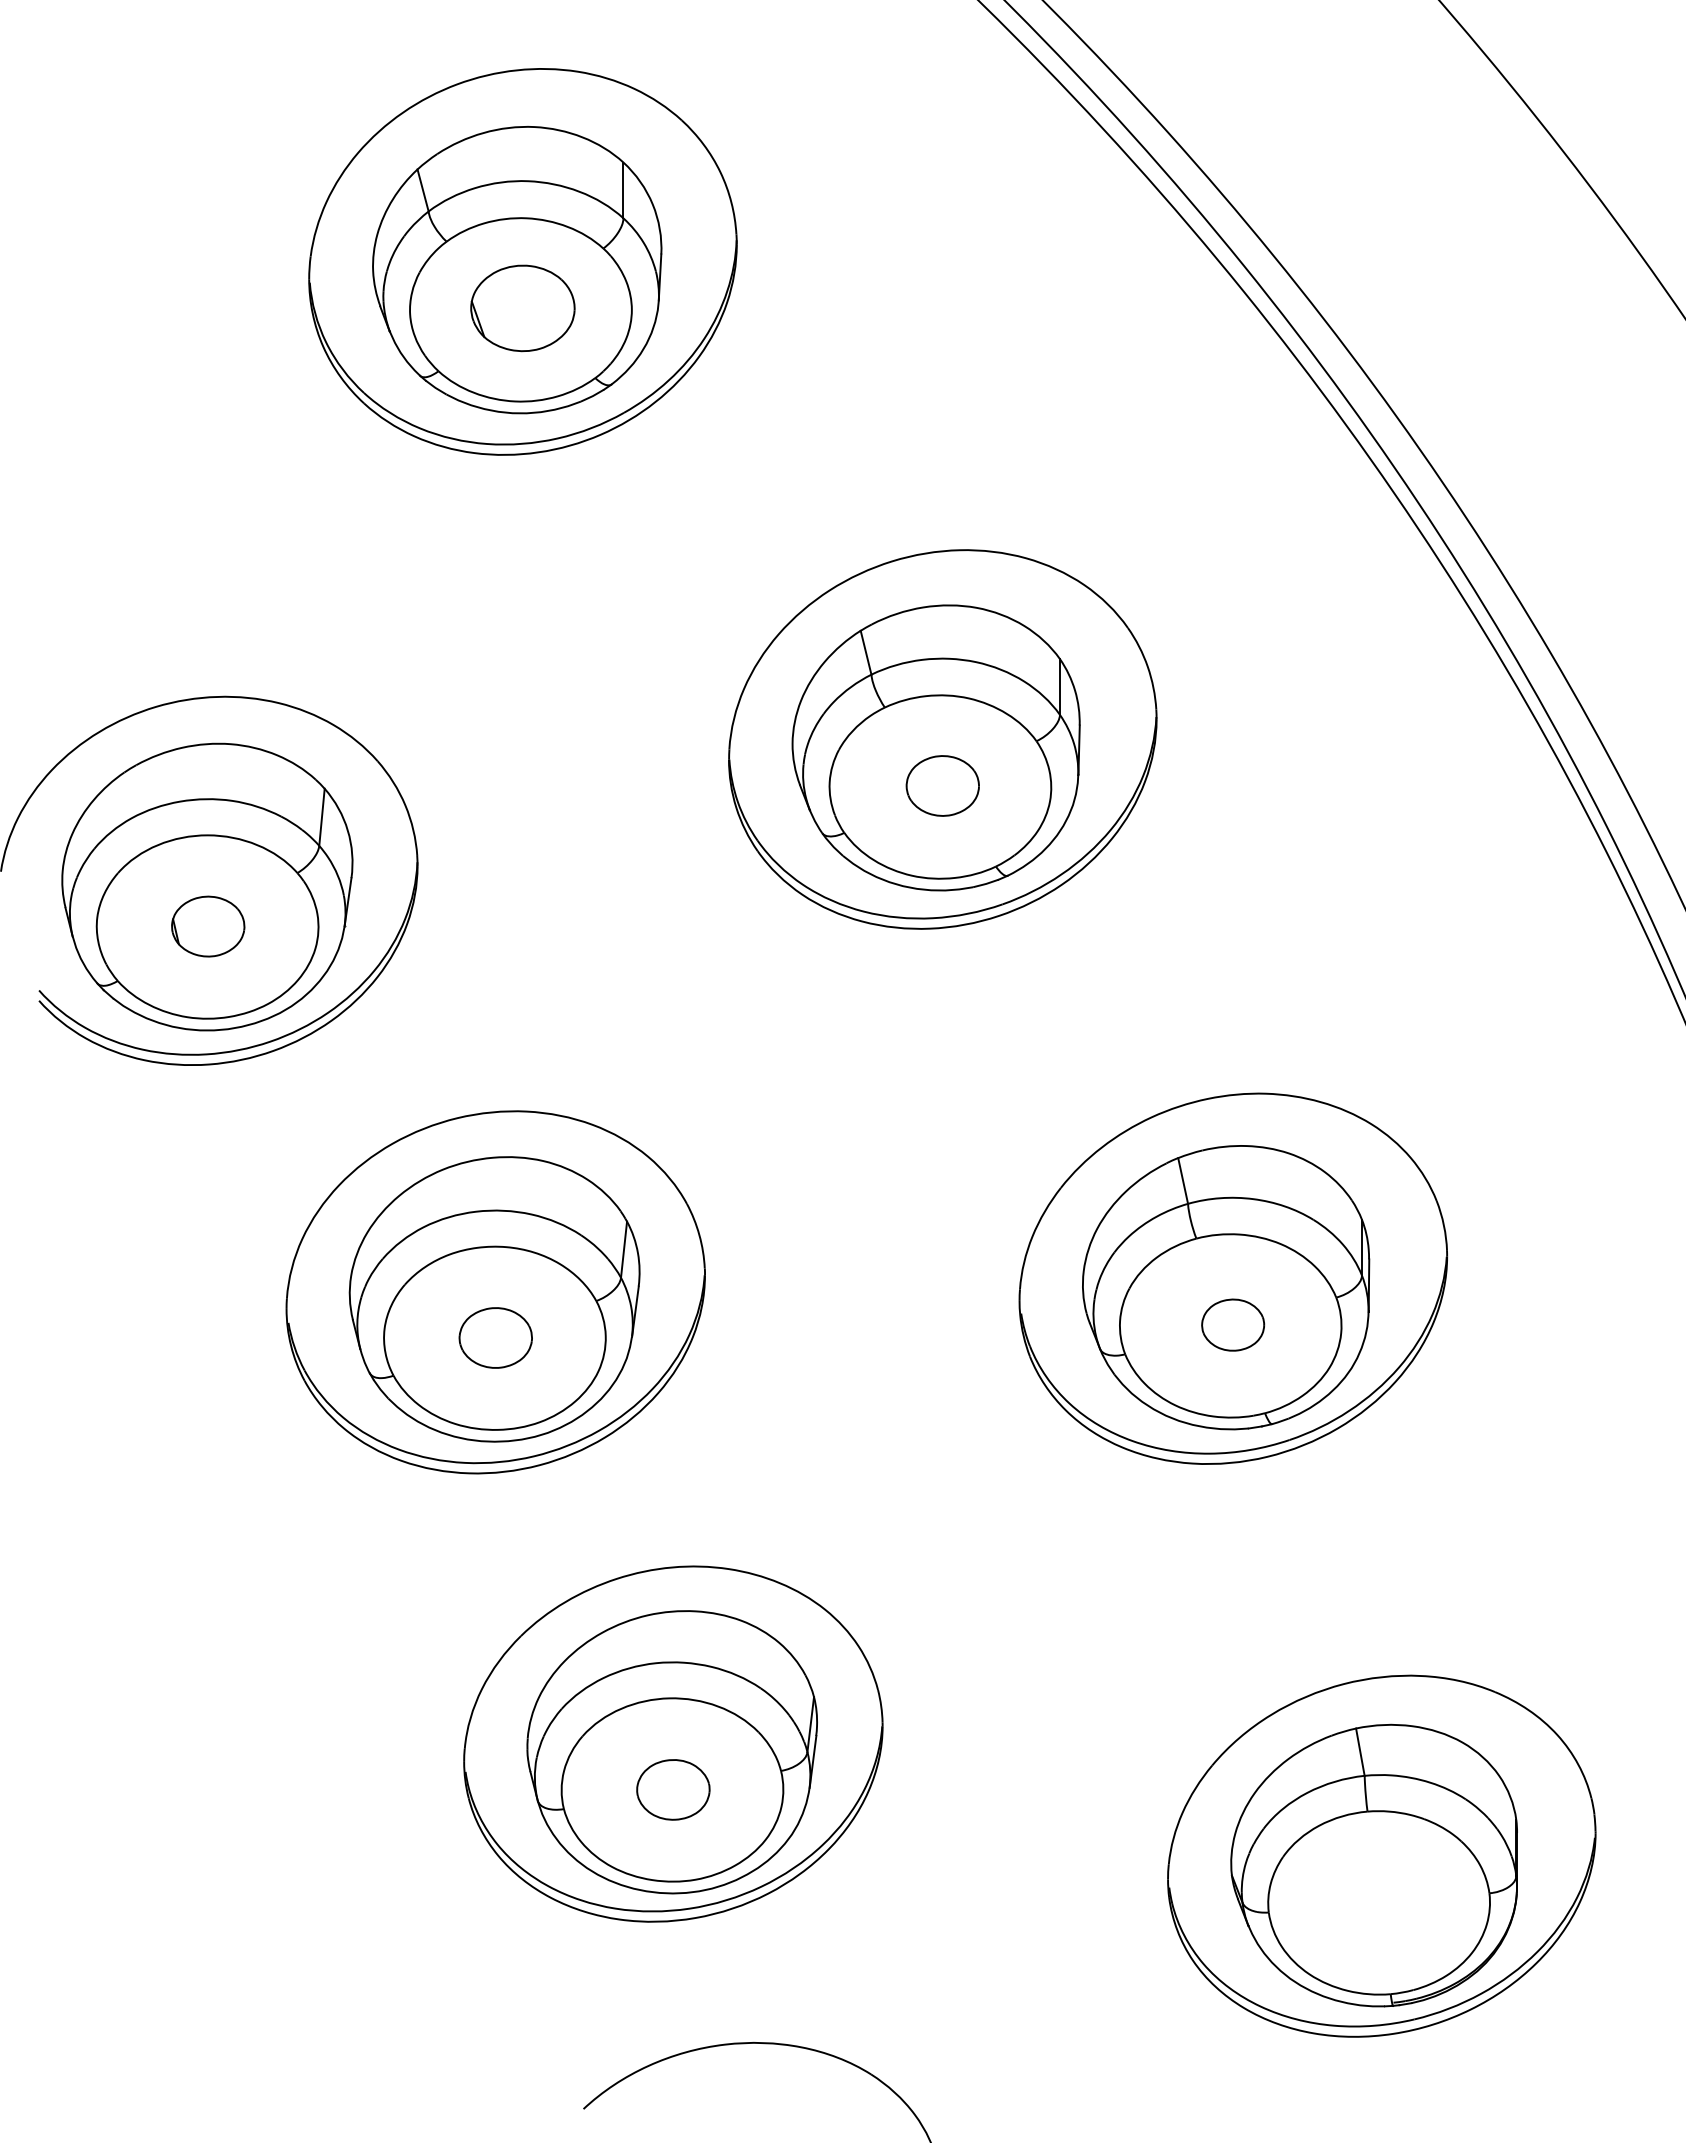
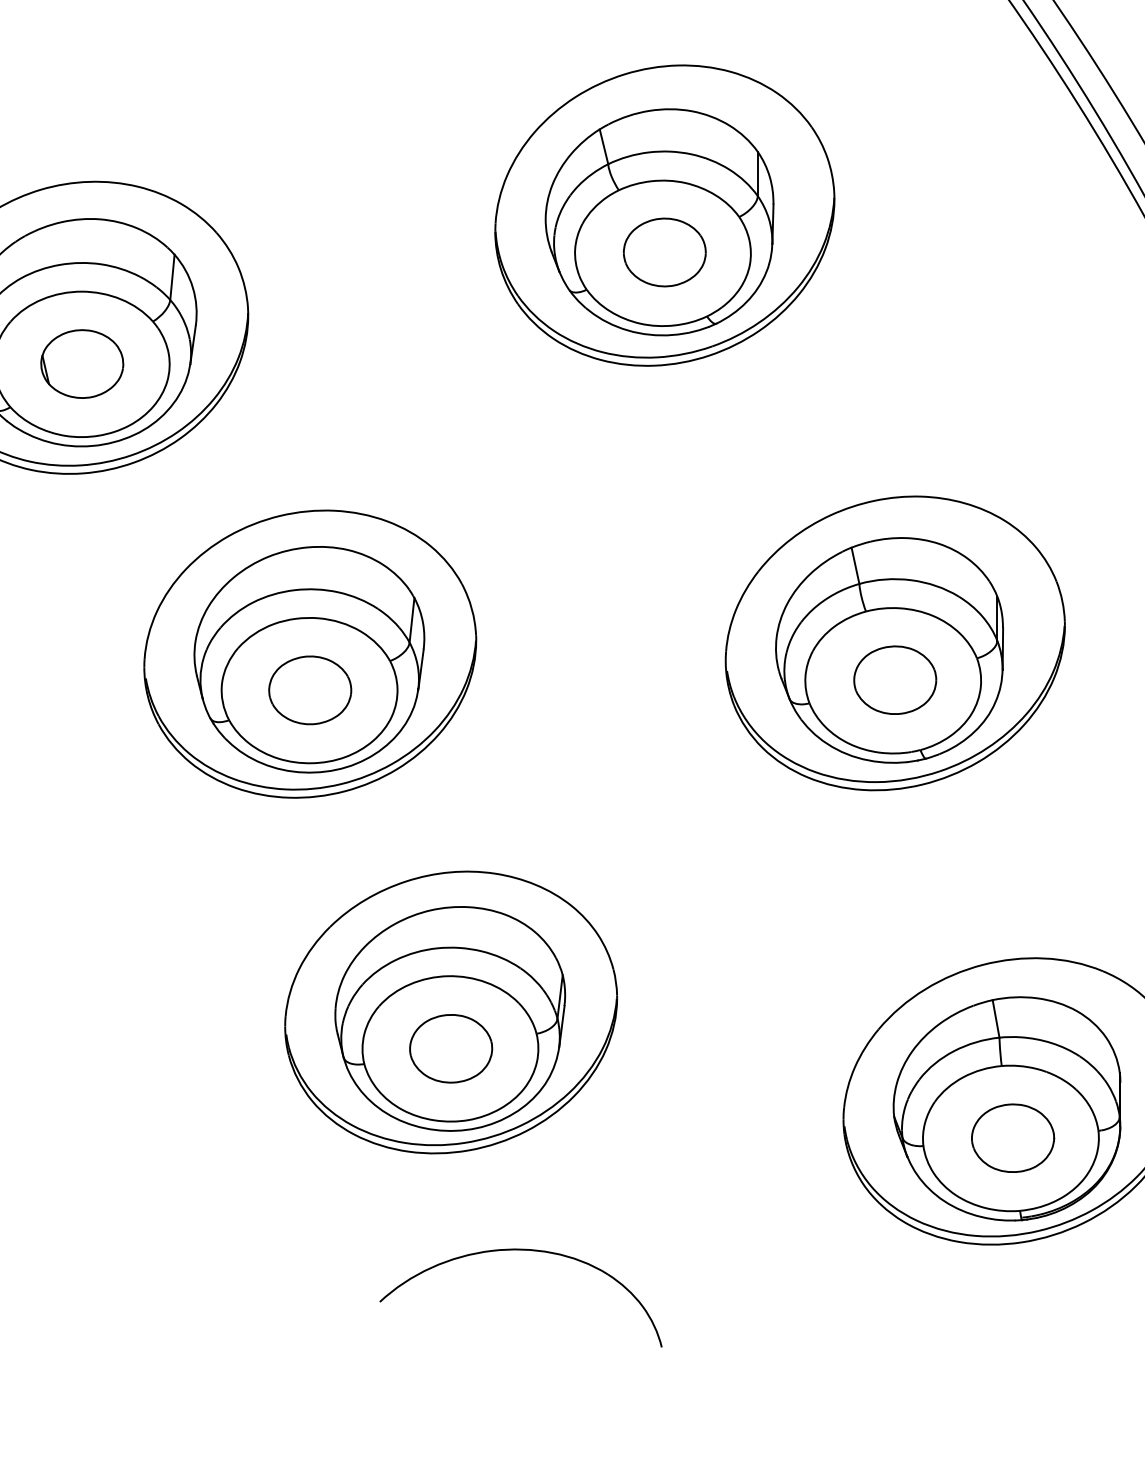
part: (942, 785) -> (664, 252), size x1.43
part: (207, 926) -> (81, 363), size x1.43
part: (1232, 1324) -> (894, 679), size x1.67
part: (495, 1337) -> (310, 689), size x1.43
part: (673, 1789) -> (451, 1048), size x1.43
part: (1381, 1902) -> (1012, 1138), added

